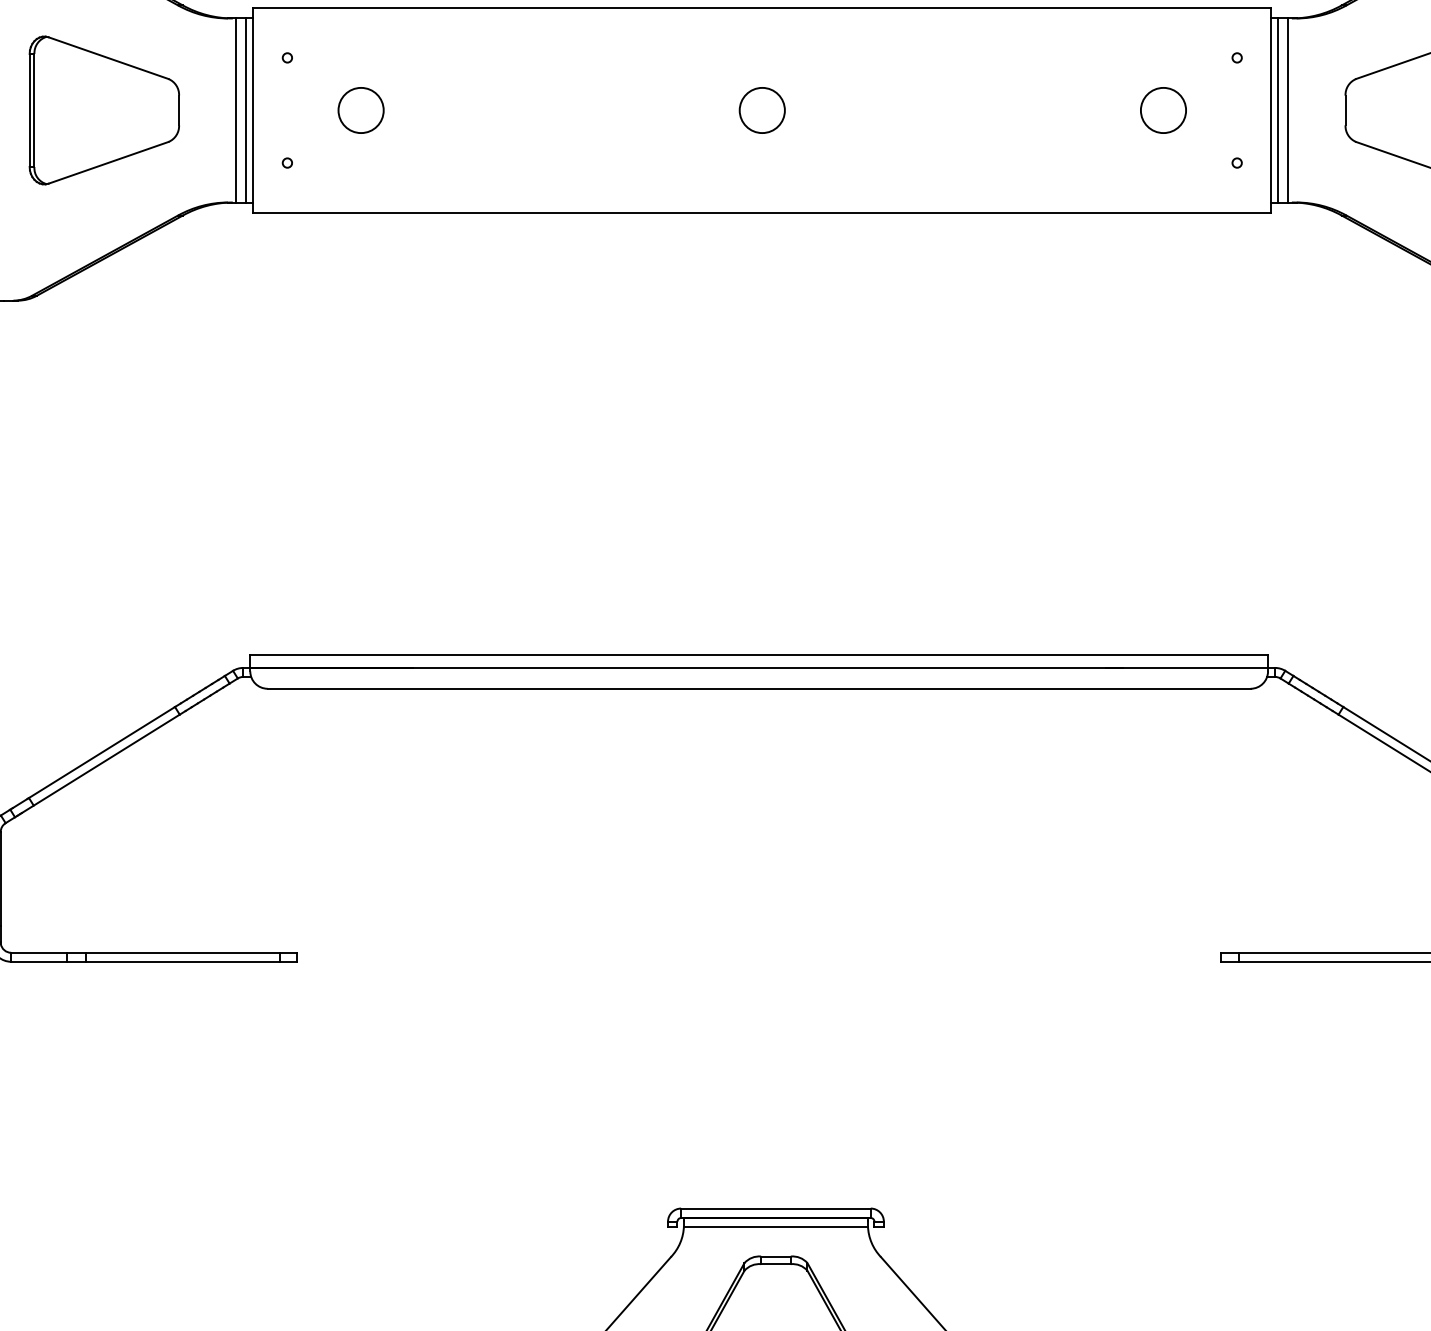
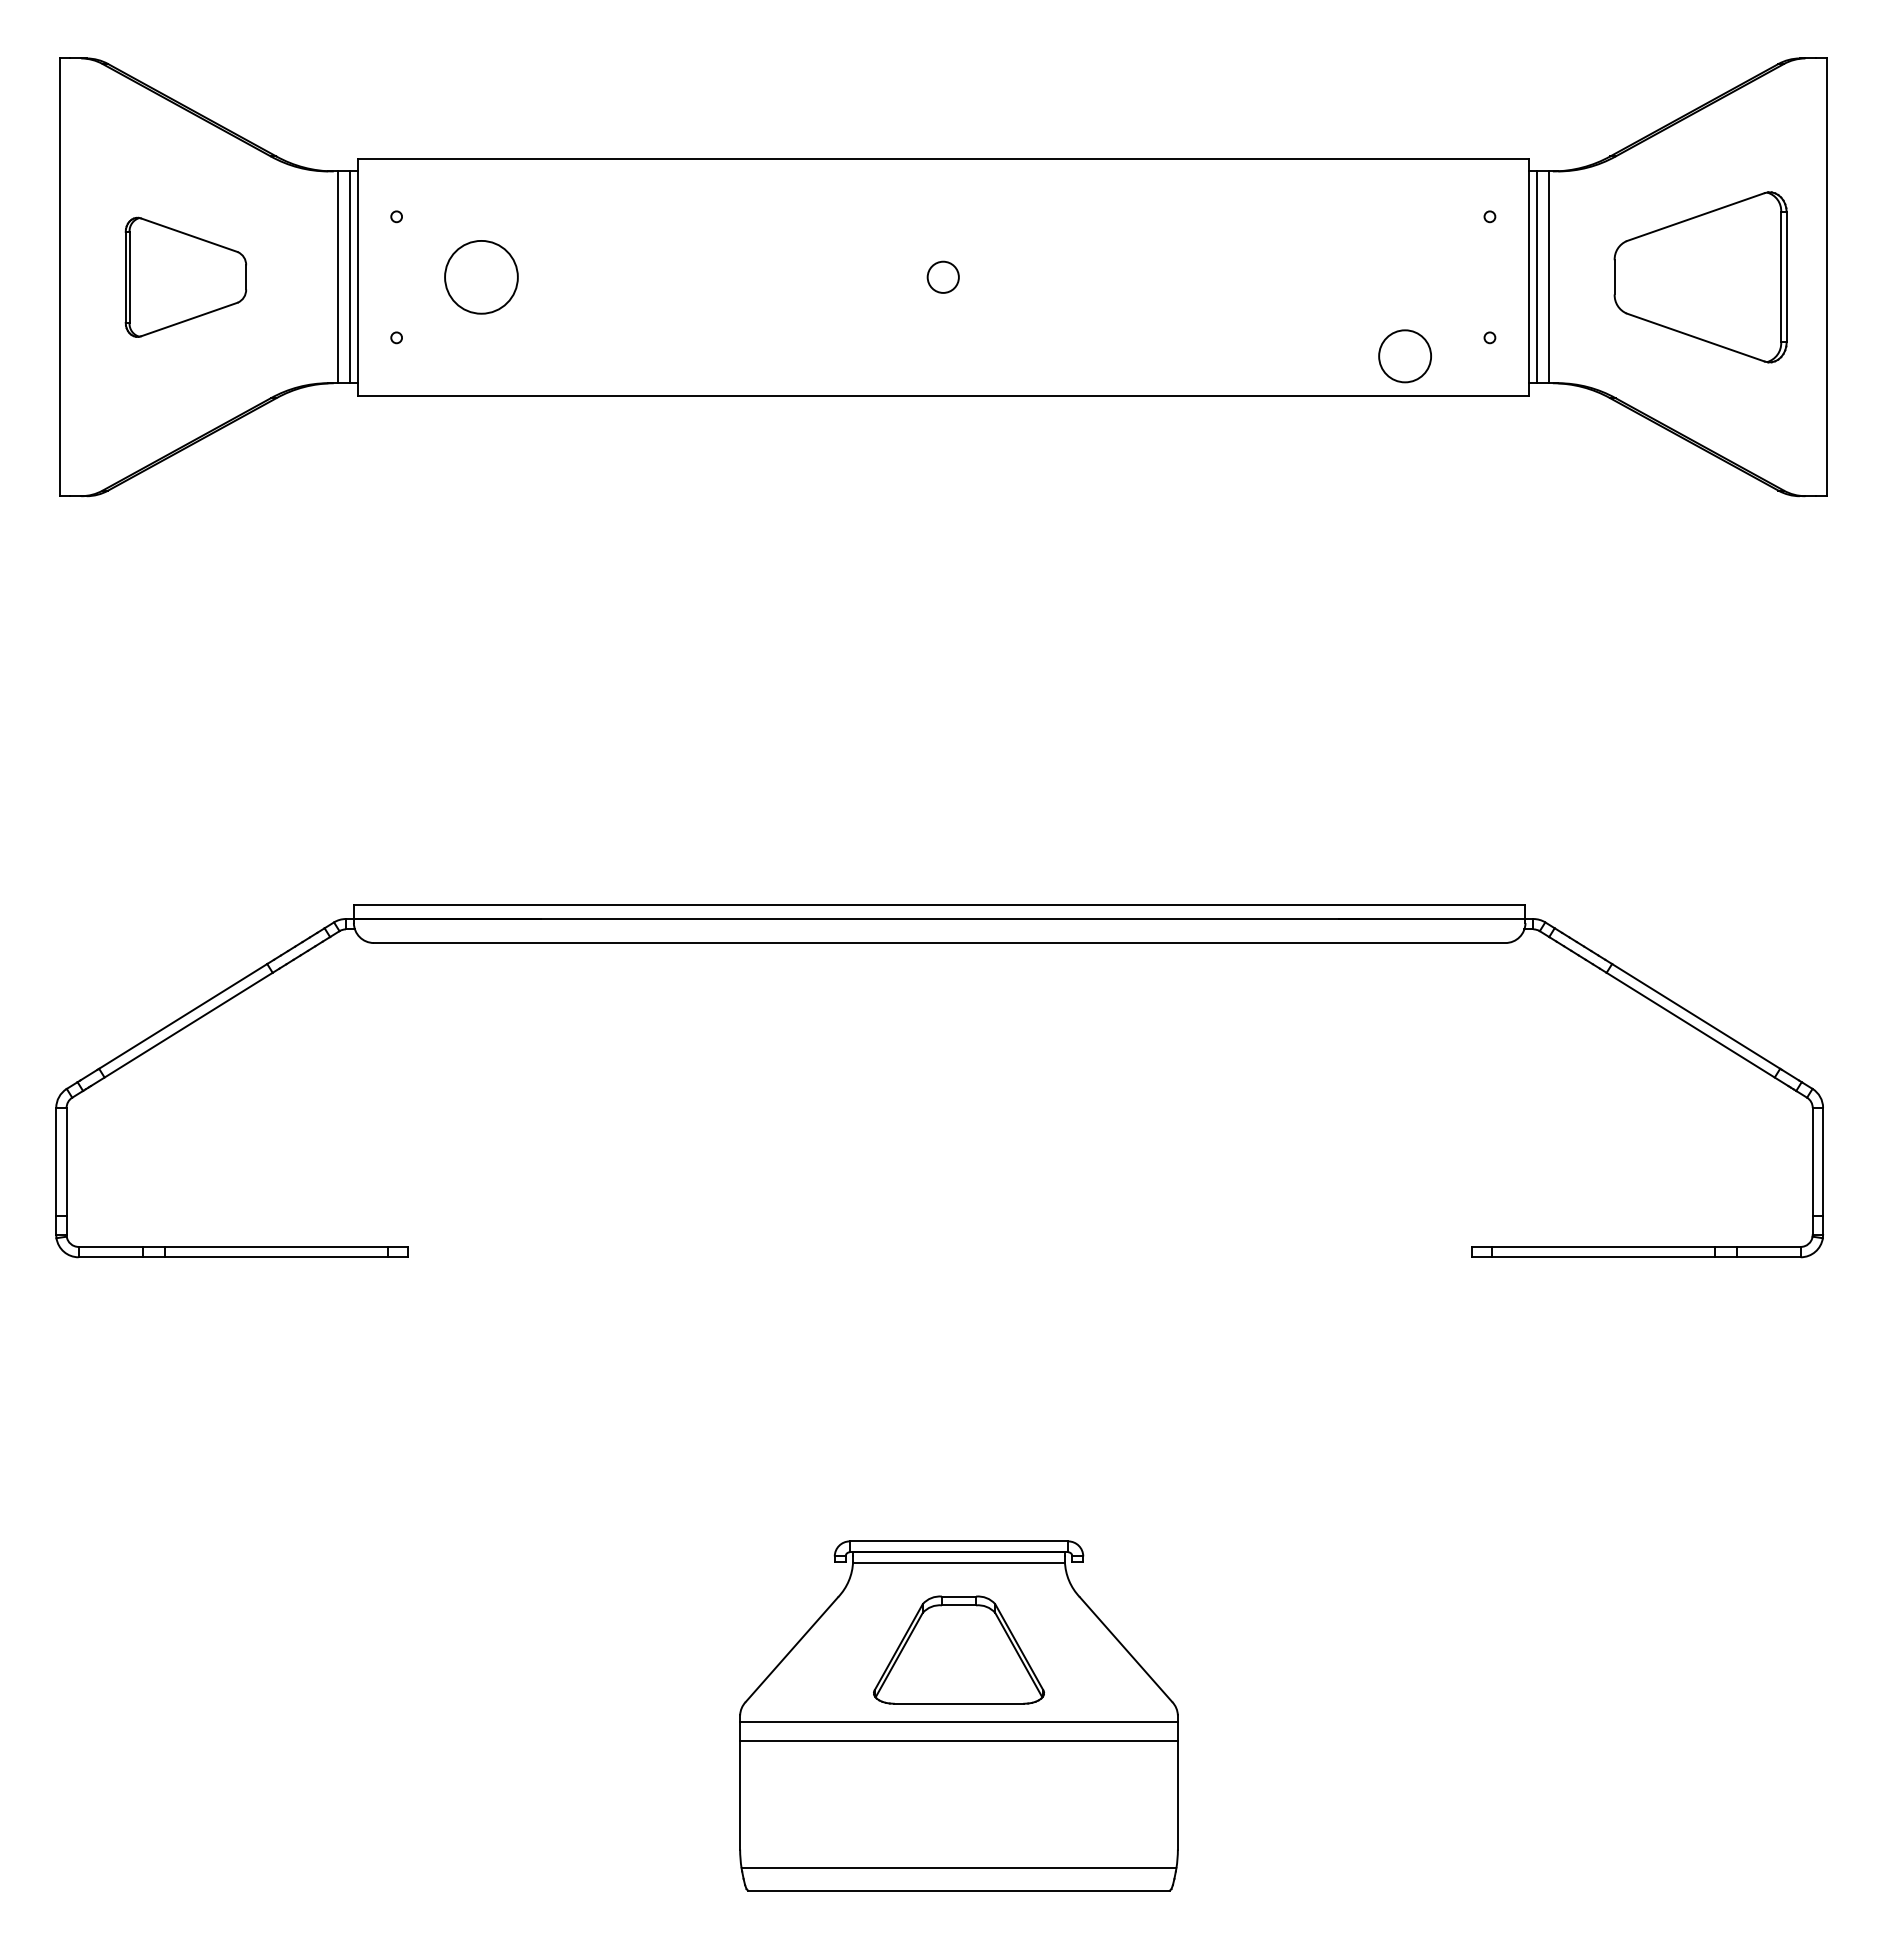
part: (104, 110) -> (185, 277), size x0.7
circle: (361, 110) -> (481, 277), size x1.4
circle: (762, 110) -> (943, 277), size x0.6
circle: (1162, 110) -> (1404, 356), moved

